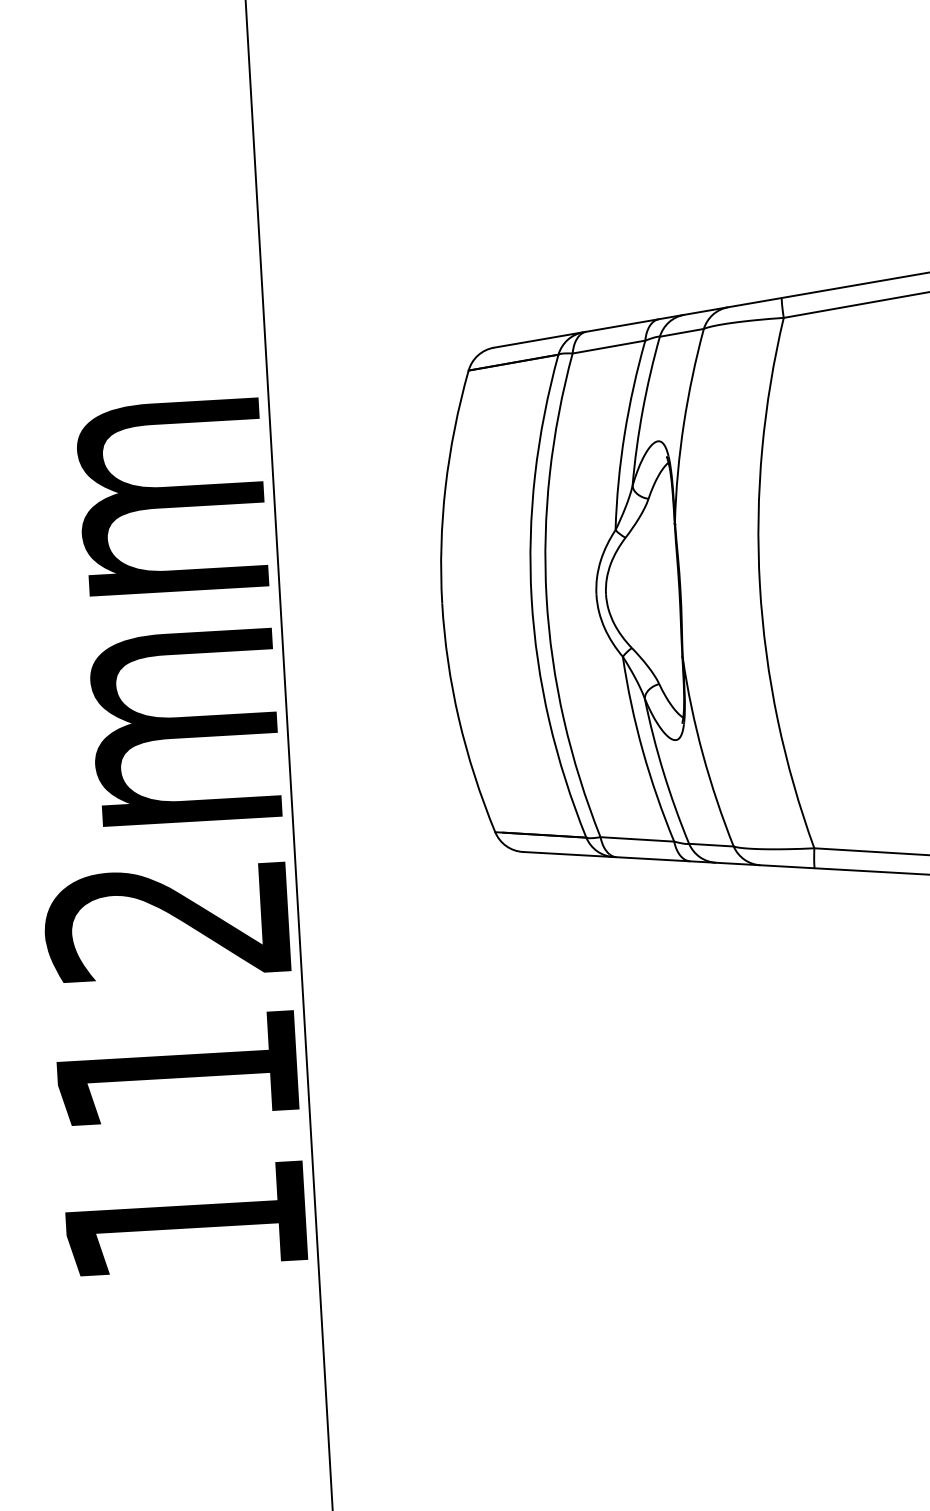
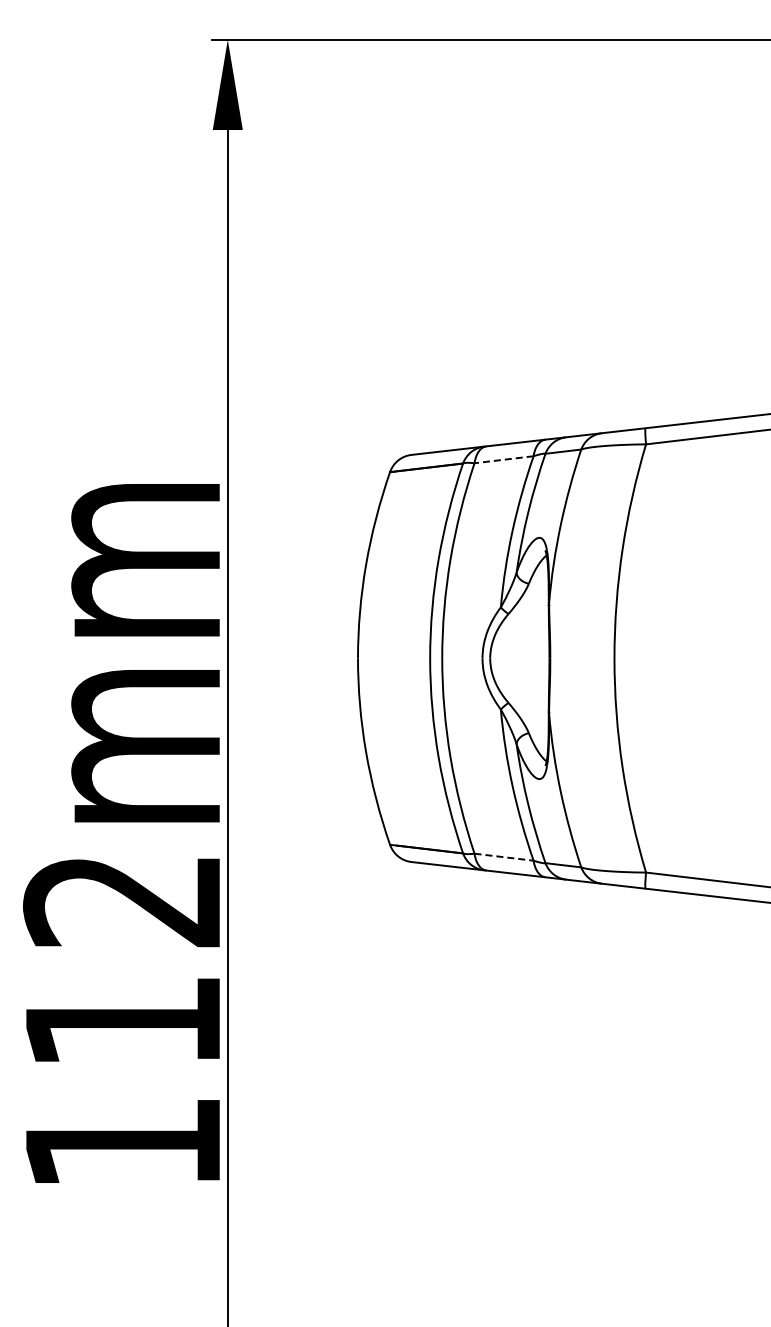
line: (609, 346) -> (504, 459), solid -> dashed
line: (637, 839) -> (504, 857), solid -> dashed

